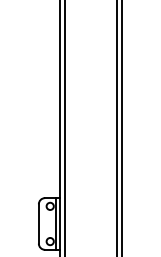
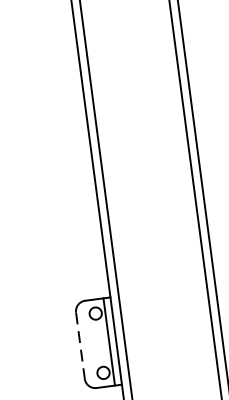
line: (38, 223) -> (79, 345), solid -> dashed

